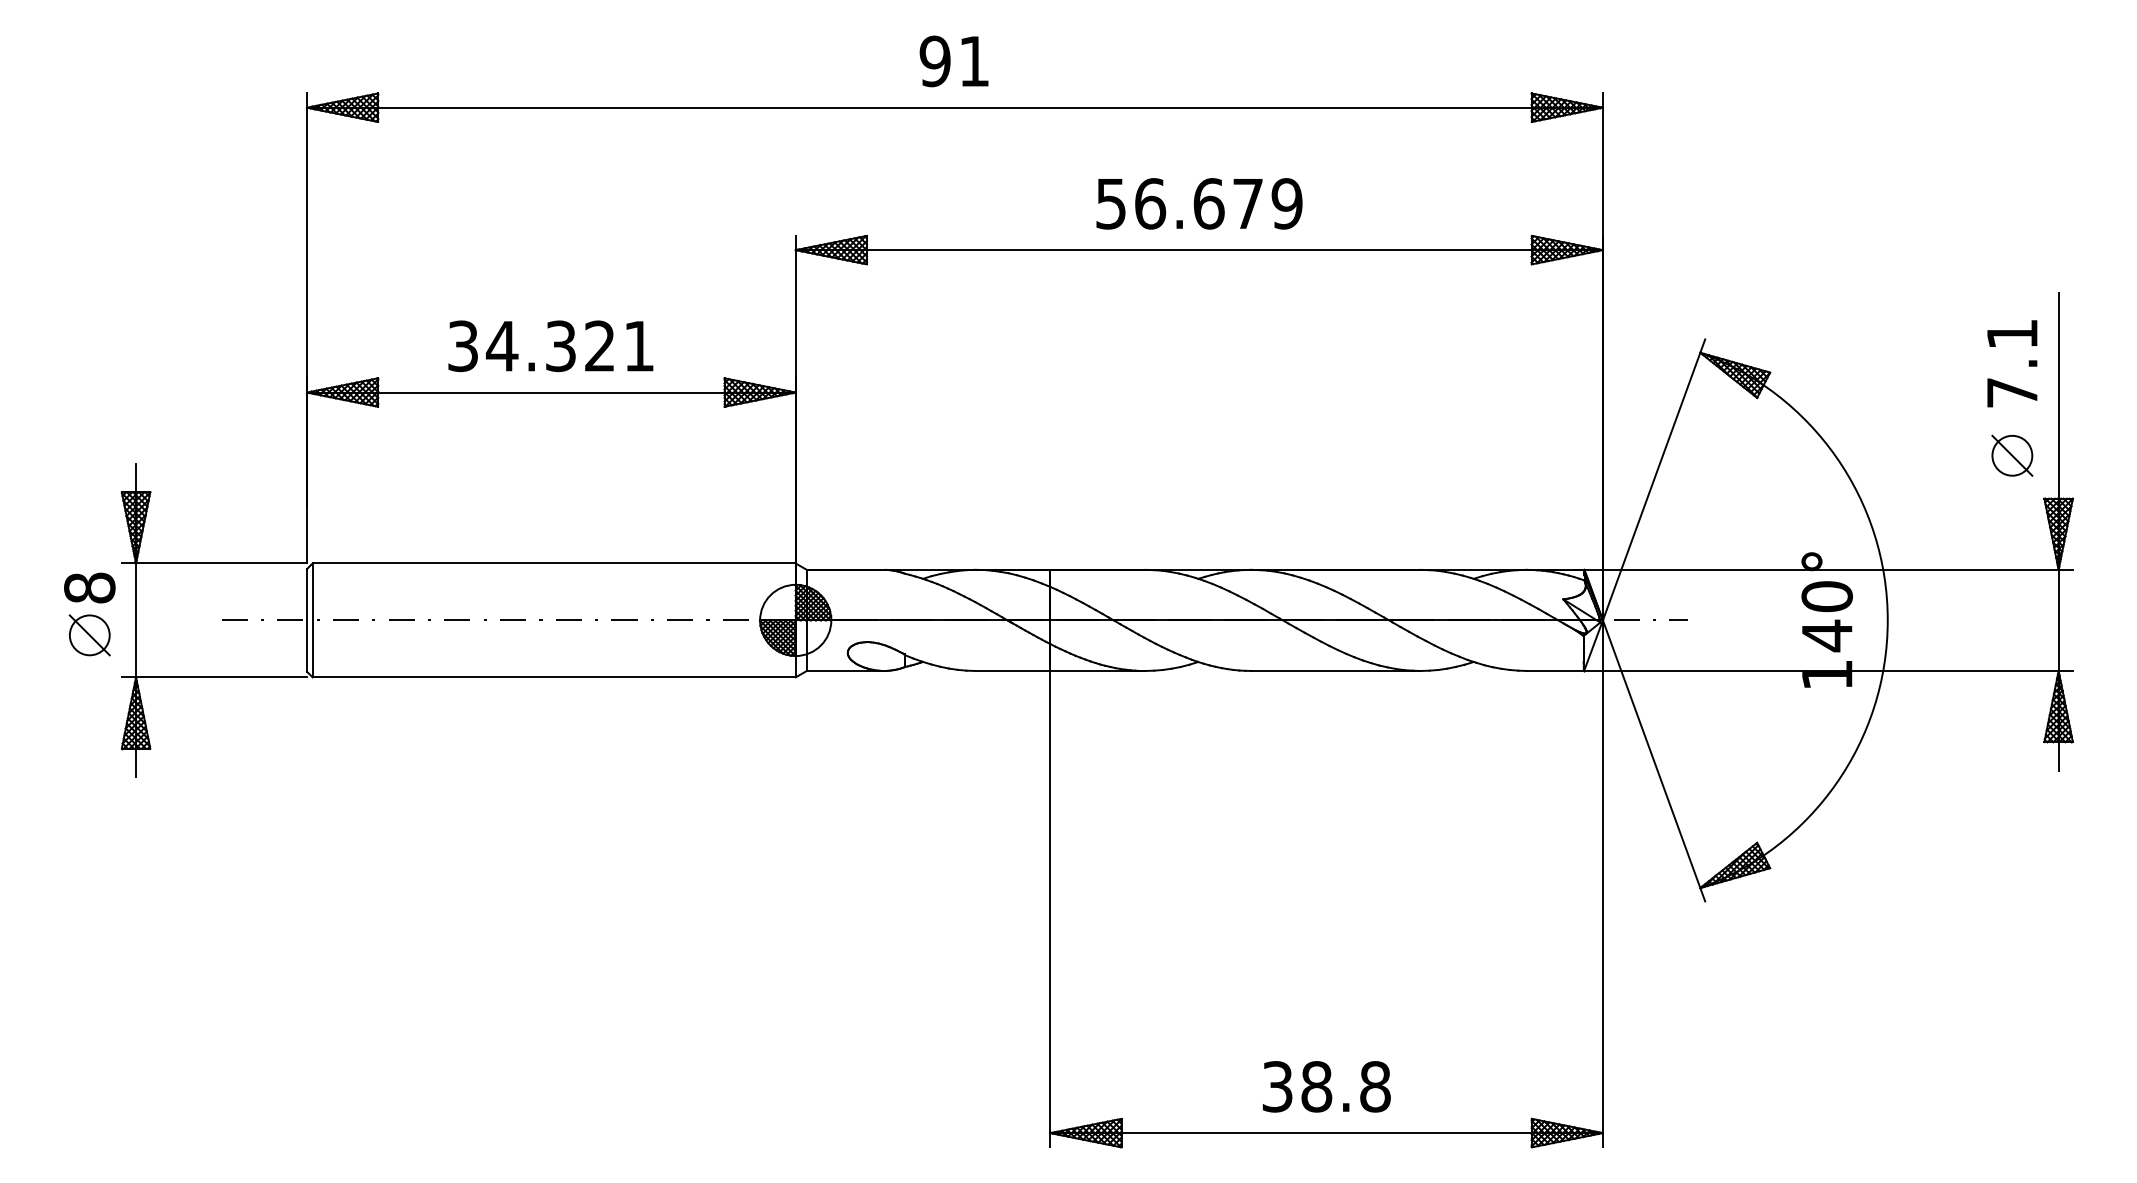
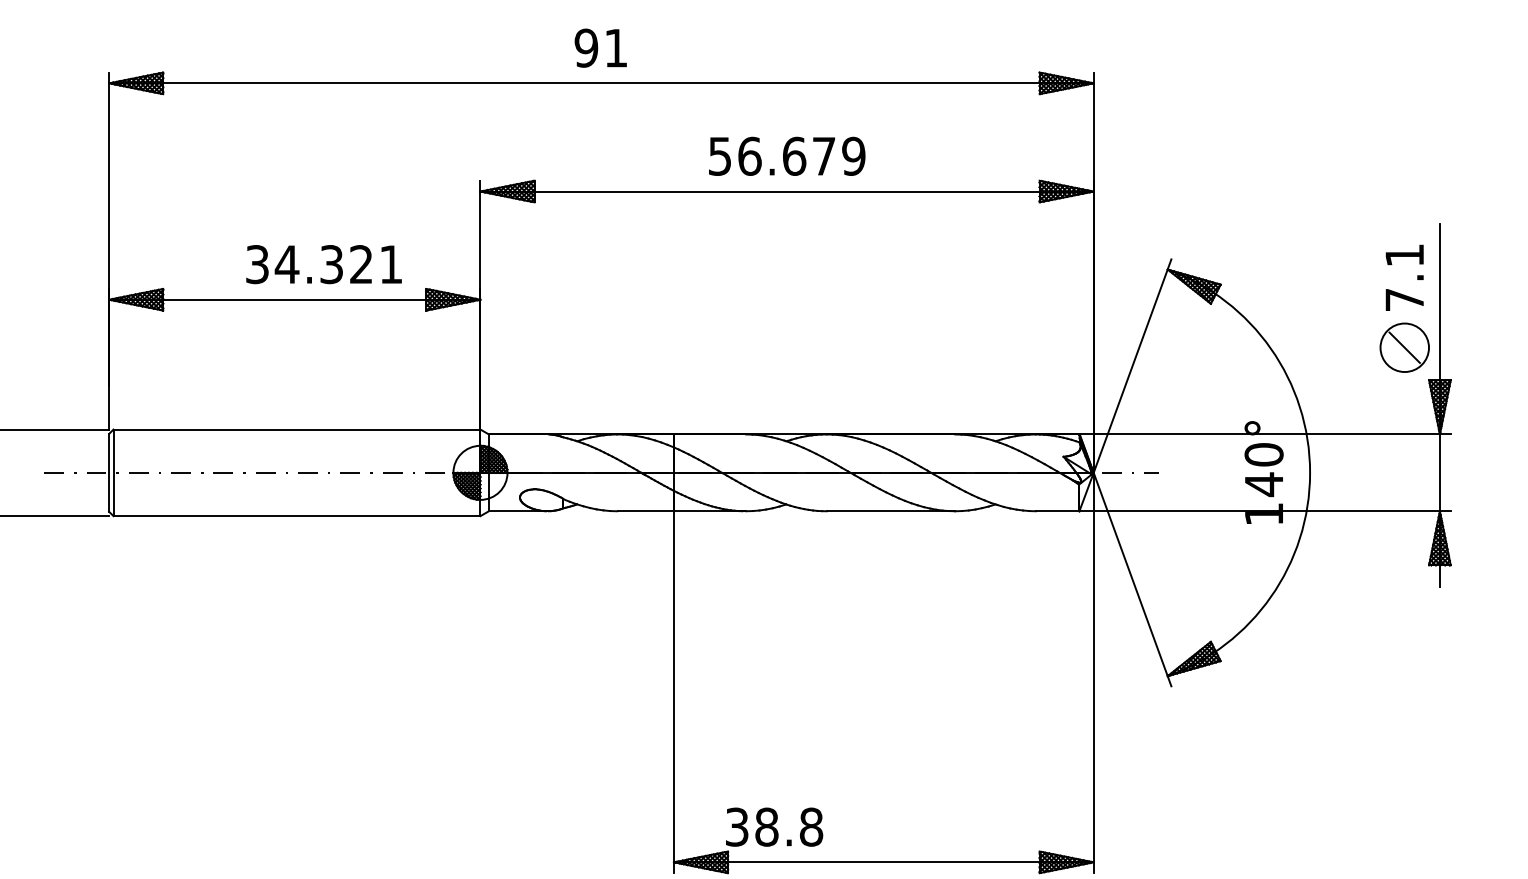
text: (550, 346) -> (323, 264), moved
circle: (2012, 455) -> (1404, 347), size x1.6
text: (1326, 1086) -> (774, 826), moved

